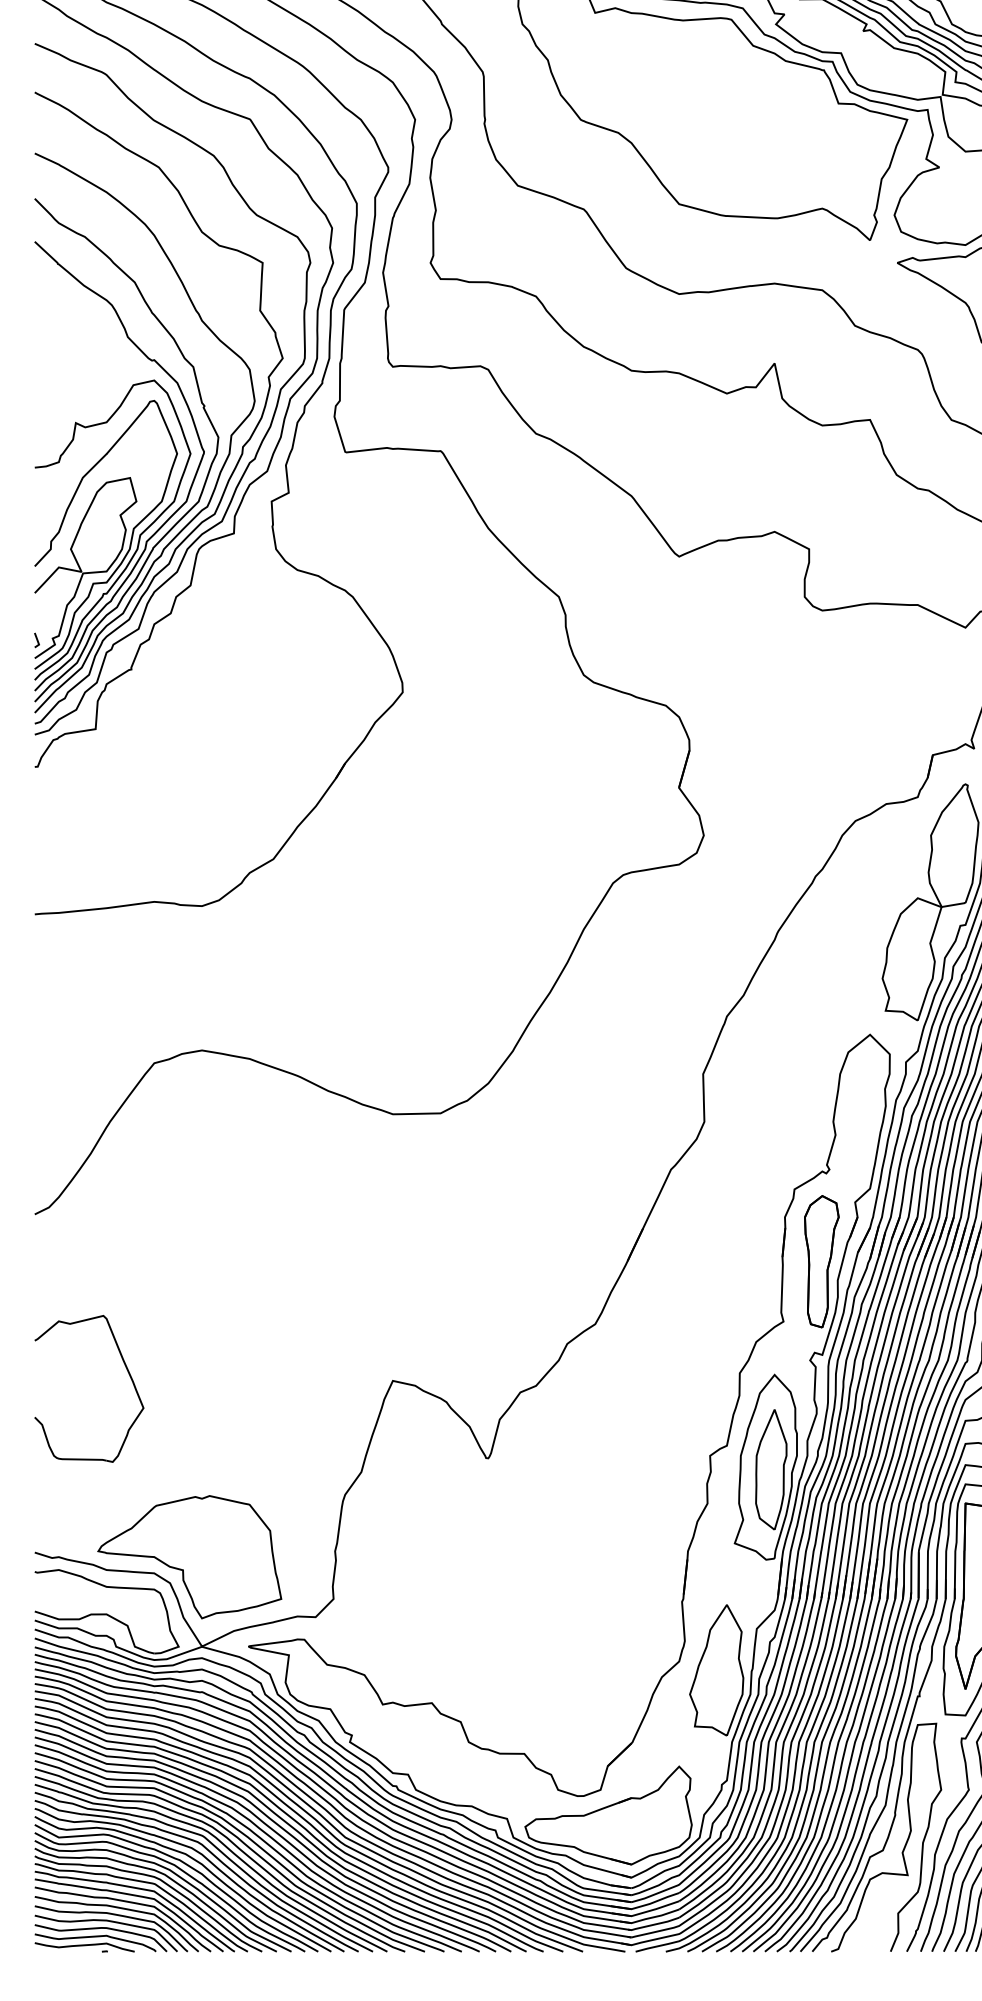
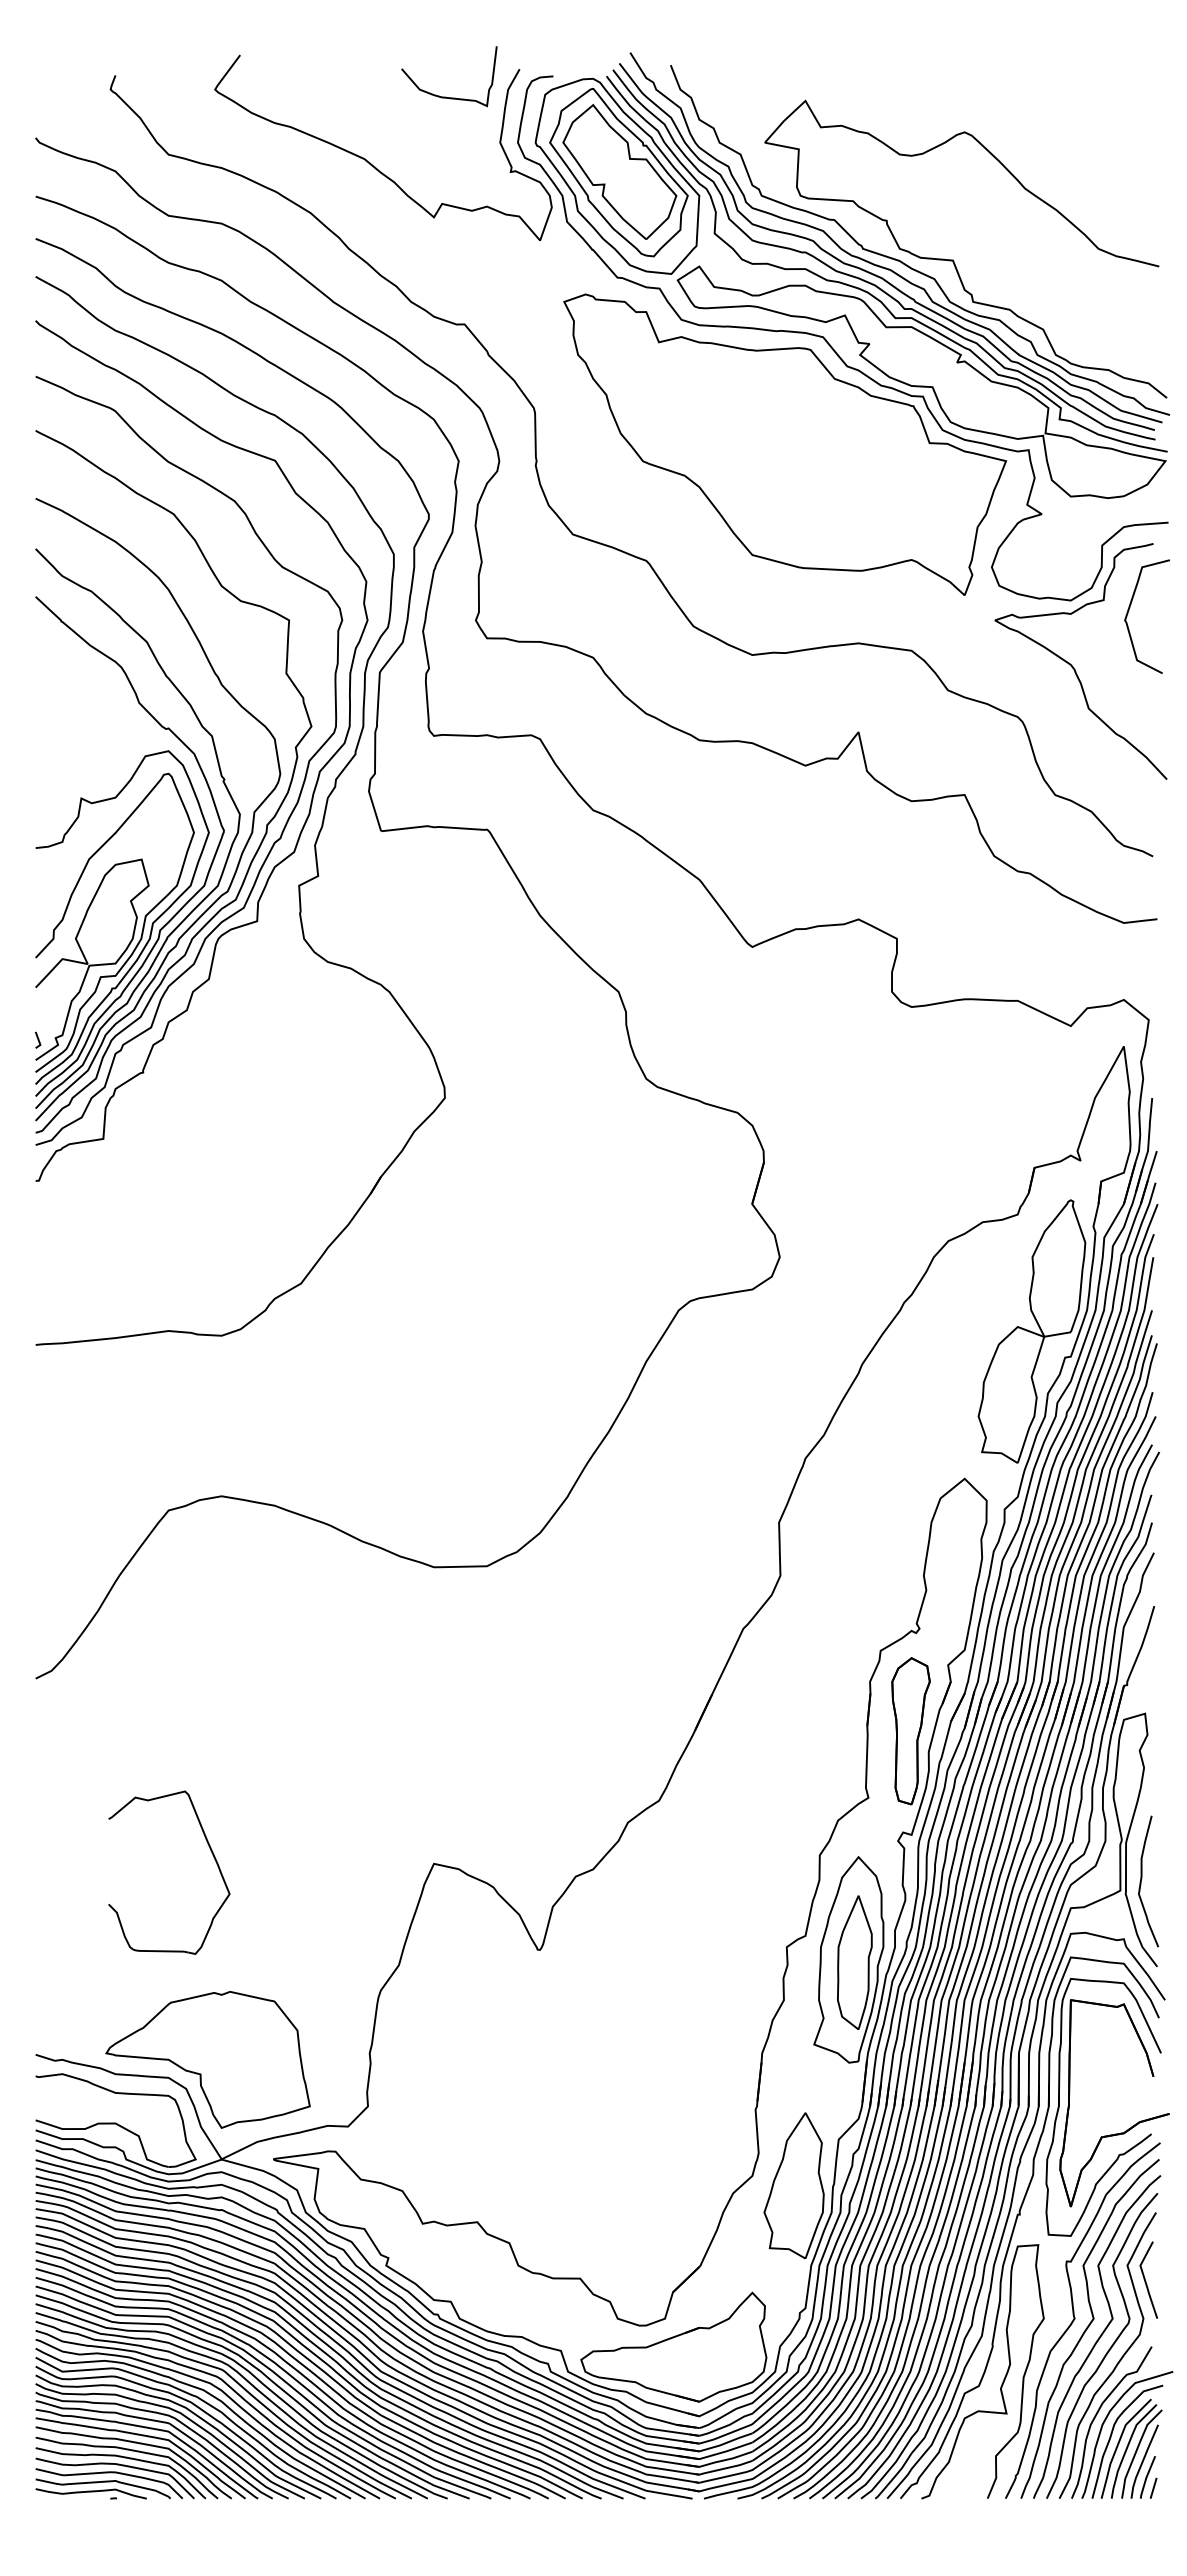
part: (127, 1371) -> (211, 1853), moved

